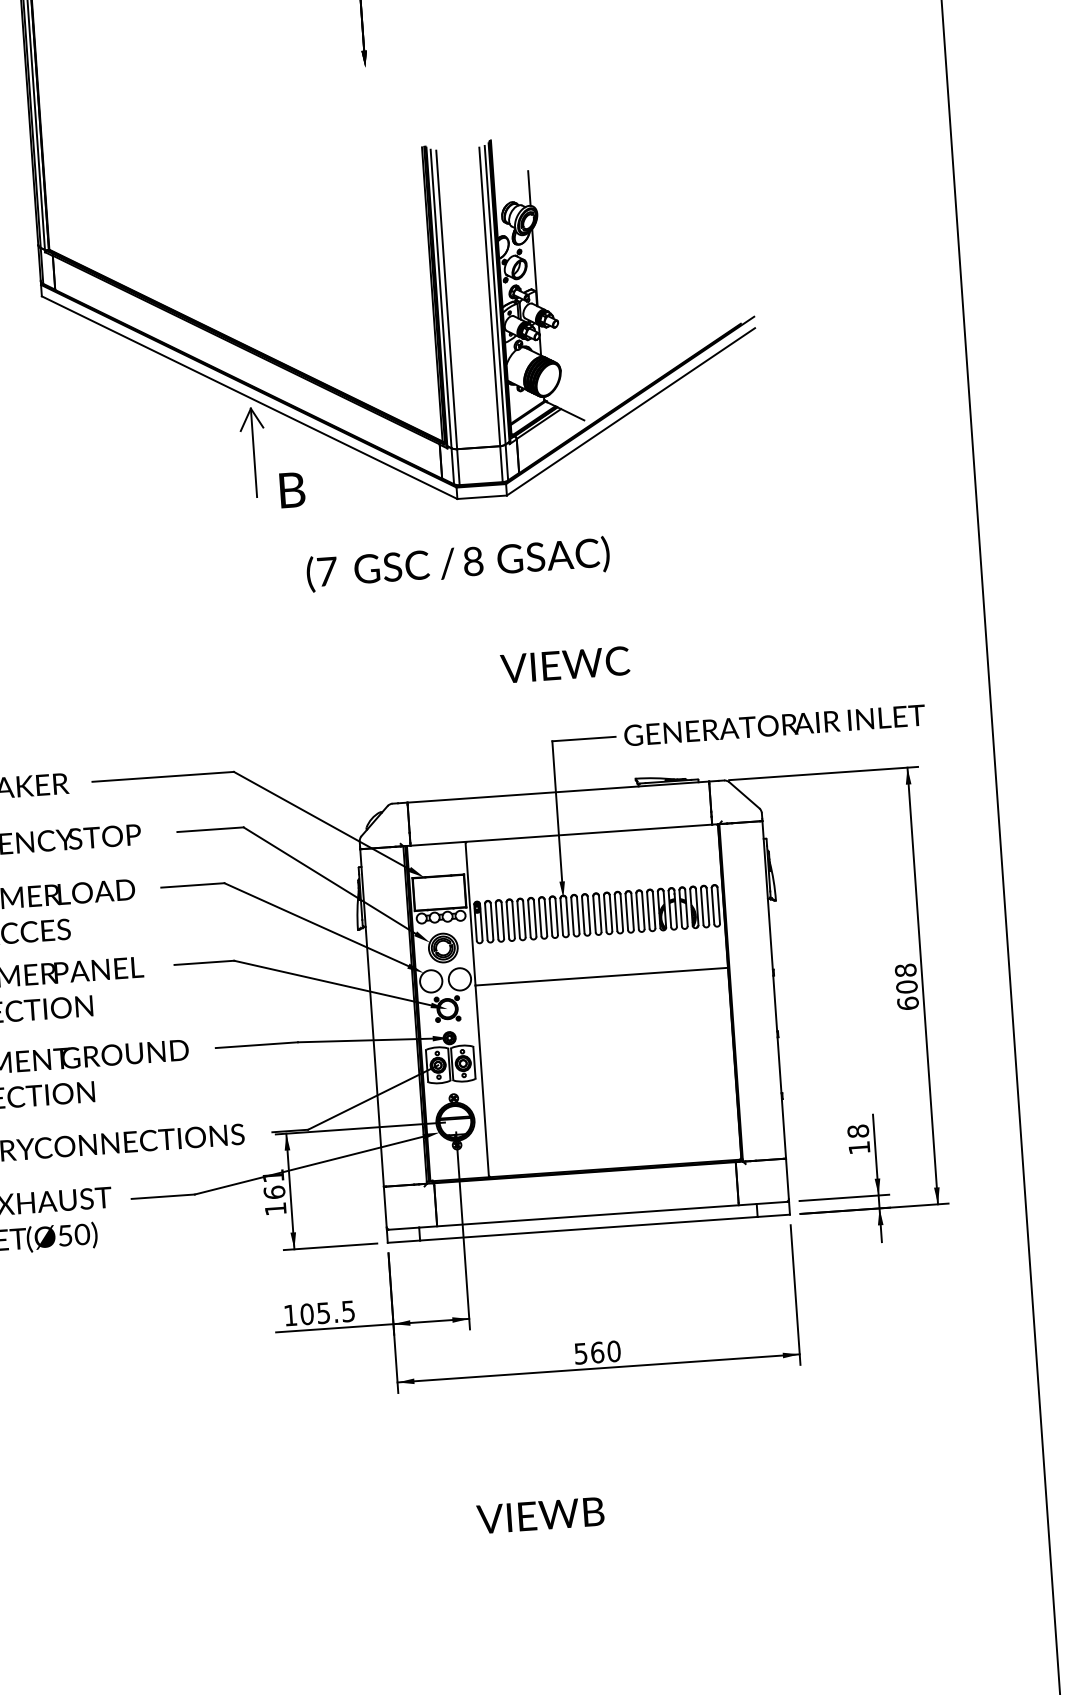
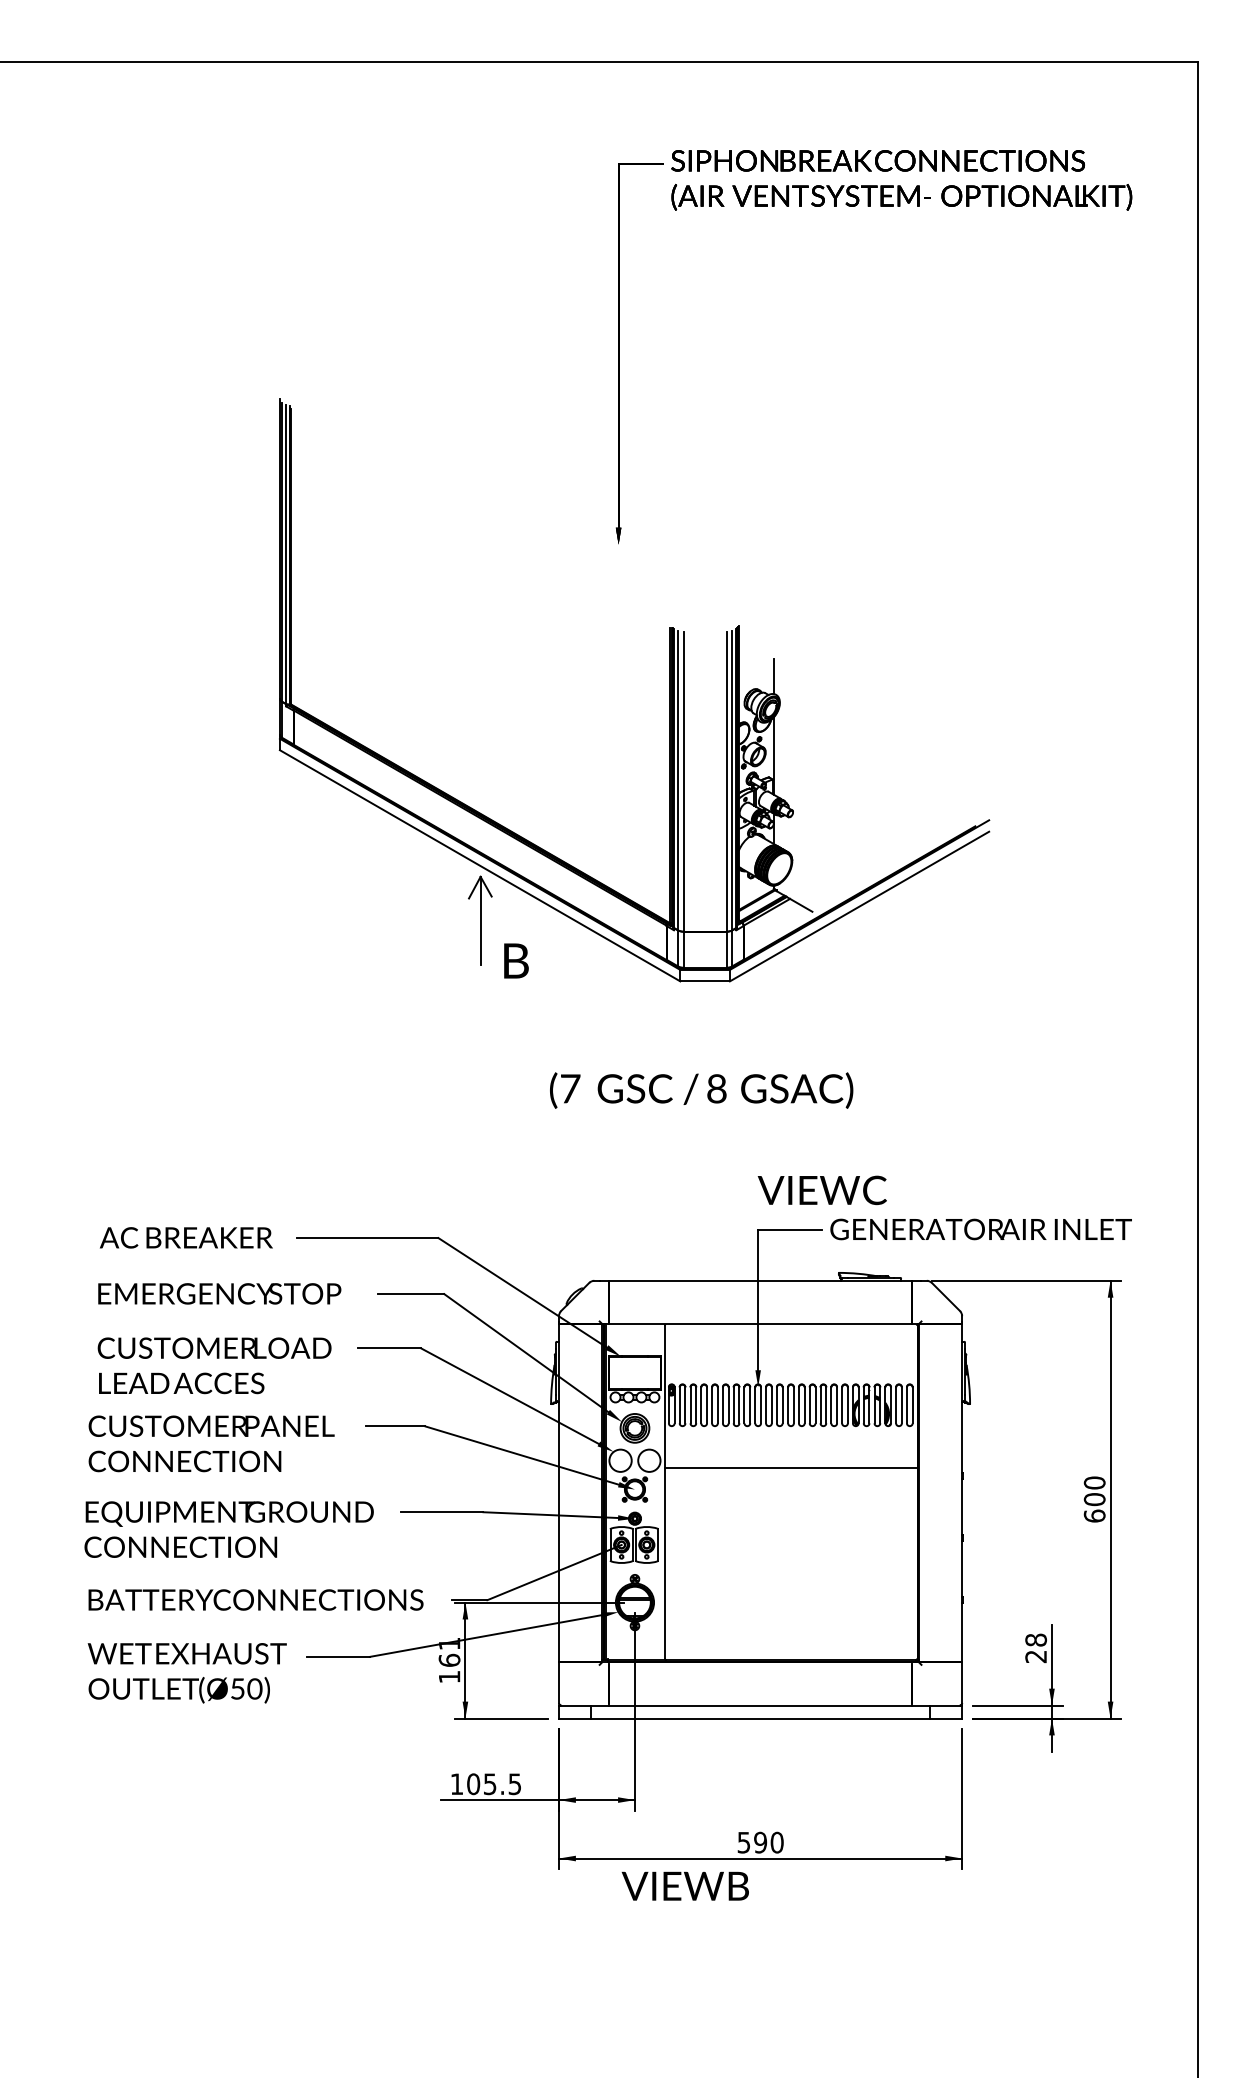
text: (458, 564) -> (701, 1090), moved
text: (564, 665) -> (821, 1190), moved
text: (905, 970) -> (1094, 1482), 608 -> 600
text: (858, 1147) -> (1035, 1656), 18 -> 28
text: (597, 1352) -> (760, 1842), 560 -> 590
text: (539, 1514) -> (684, 1885), moved

